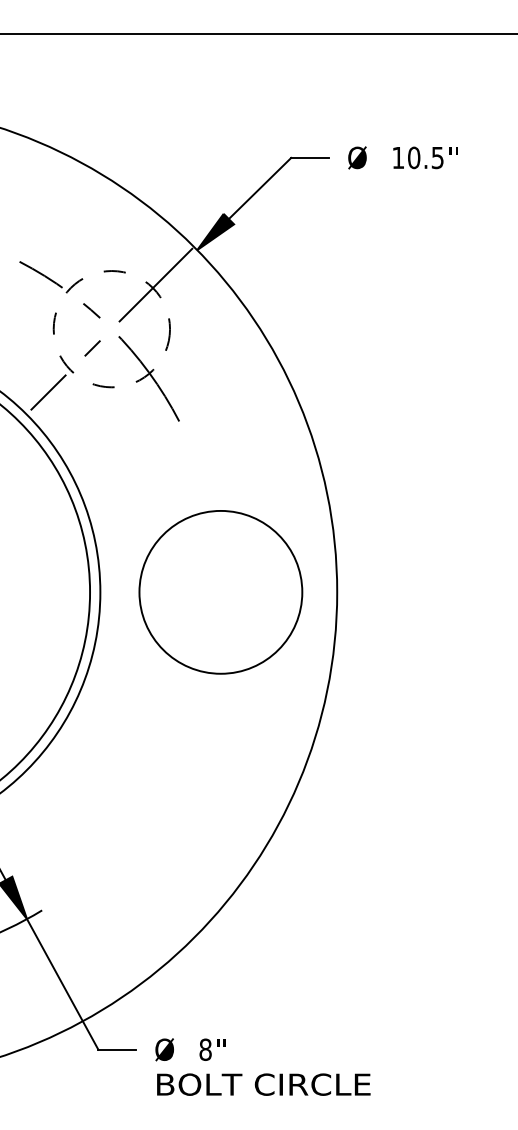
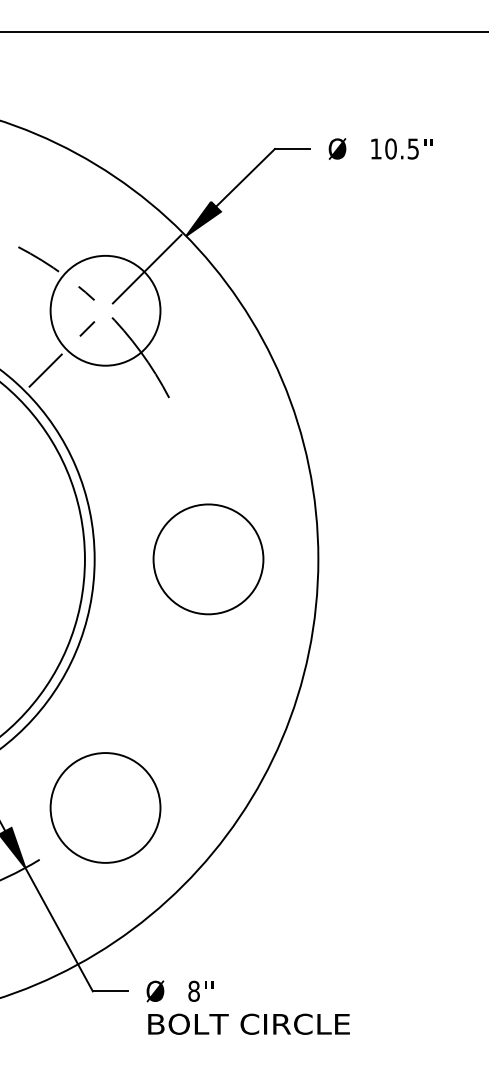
circle: (111, 328) -> (105, 310), dashed -> solid
circle: (220, 592) -> (208, 559), size x0.71
circle: (111, 855) -> (105, 807), added

